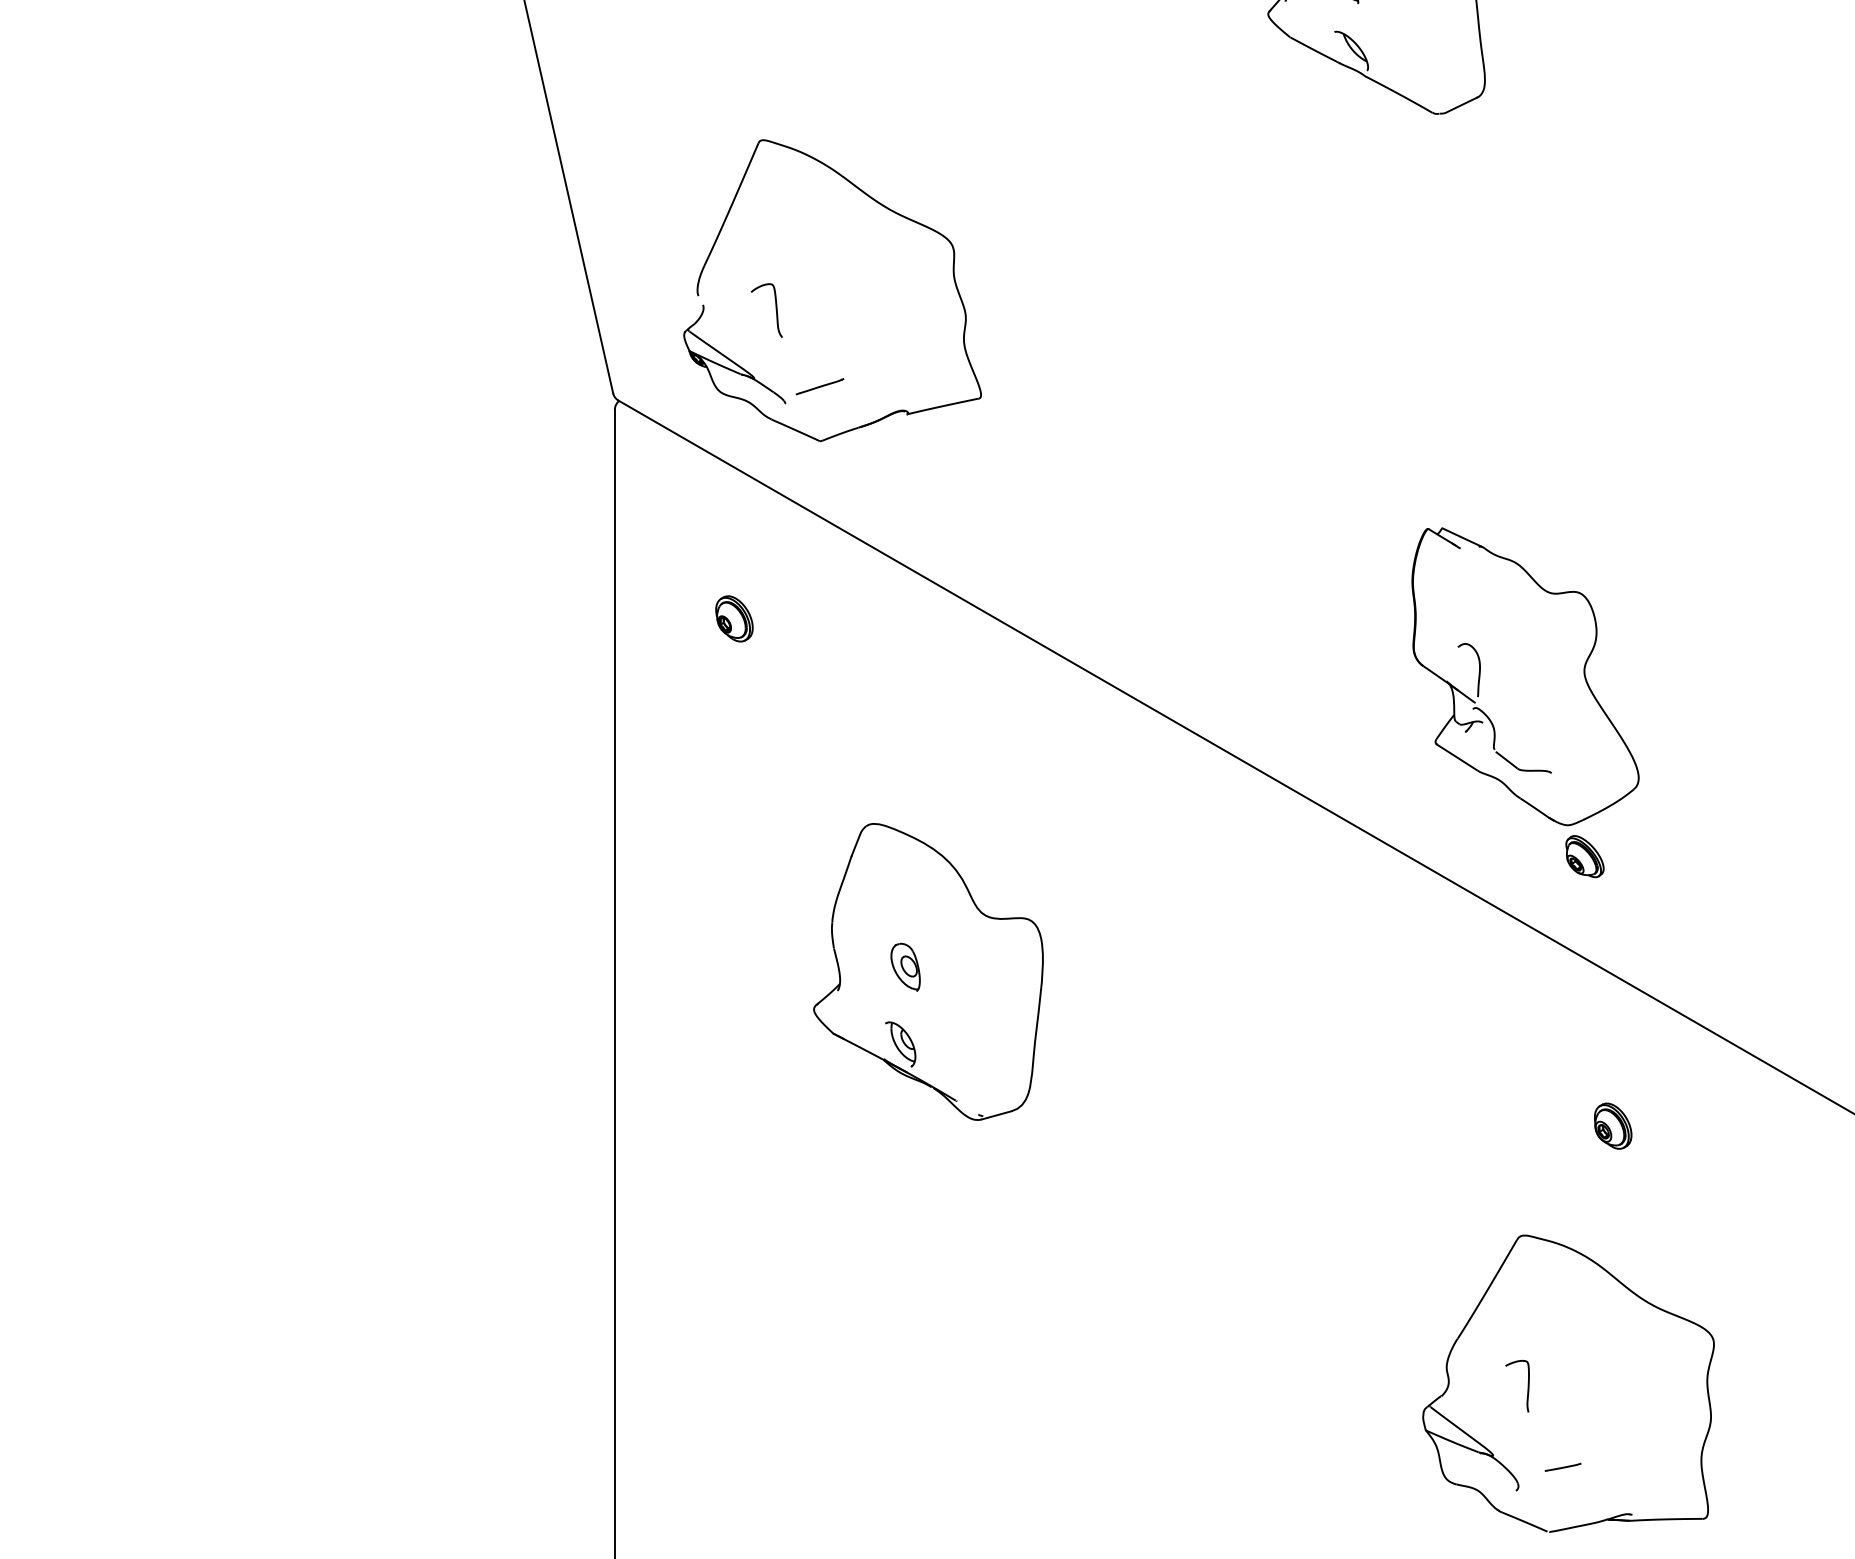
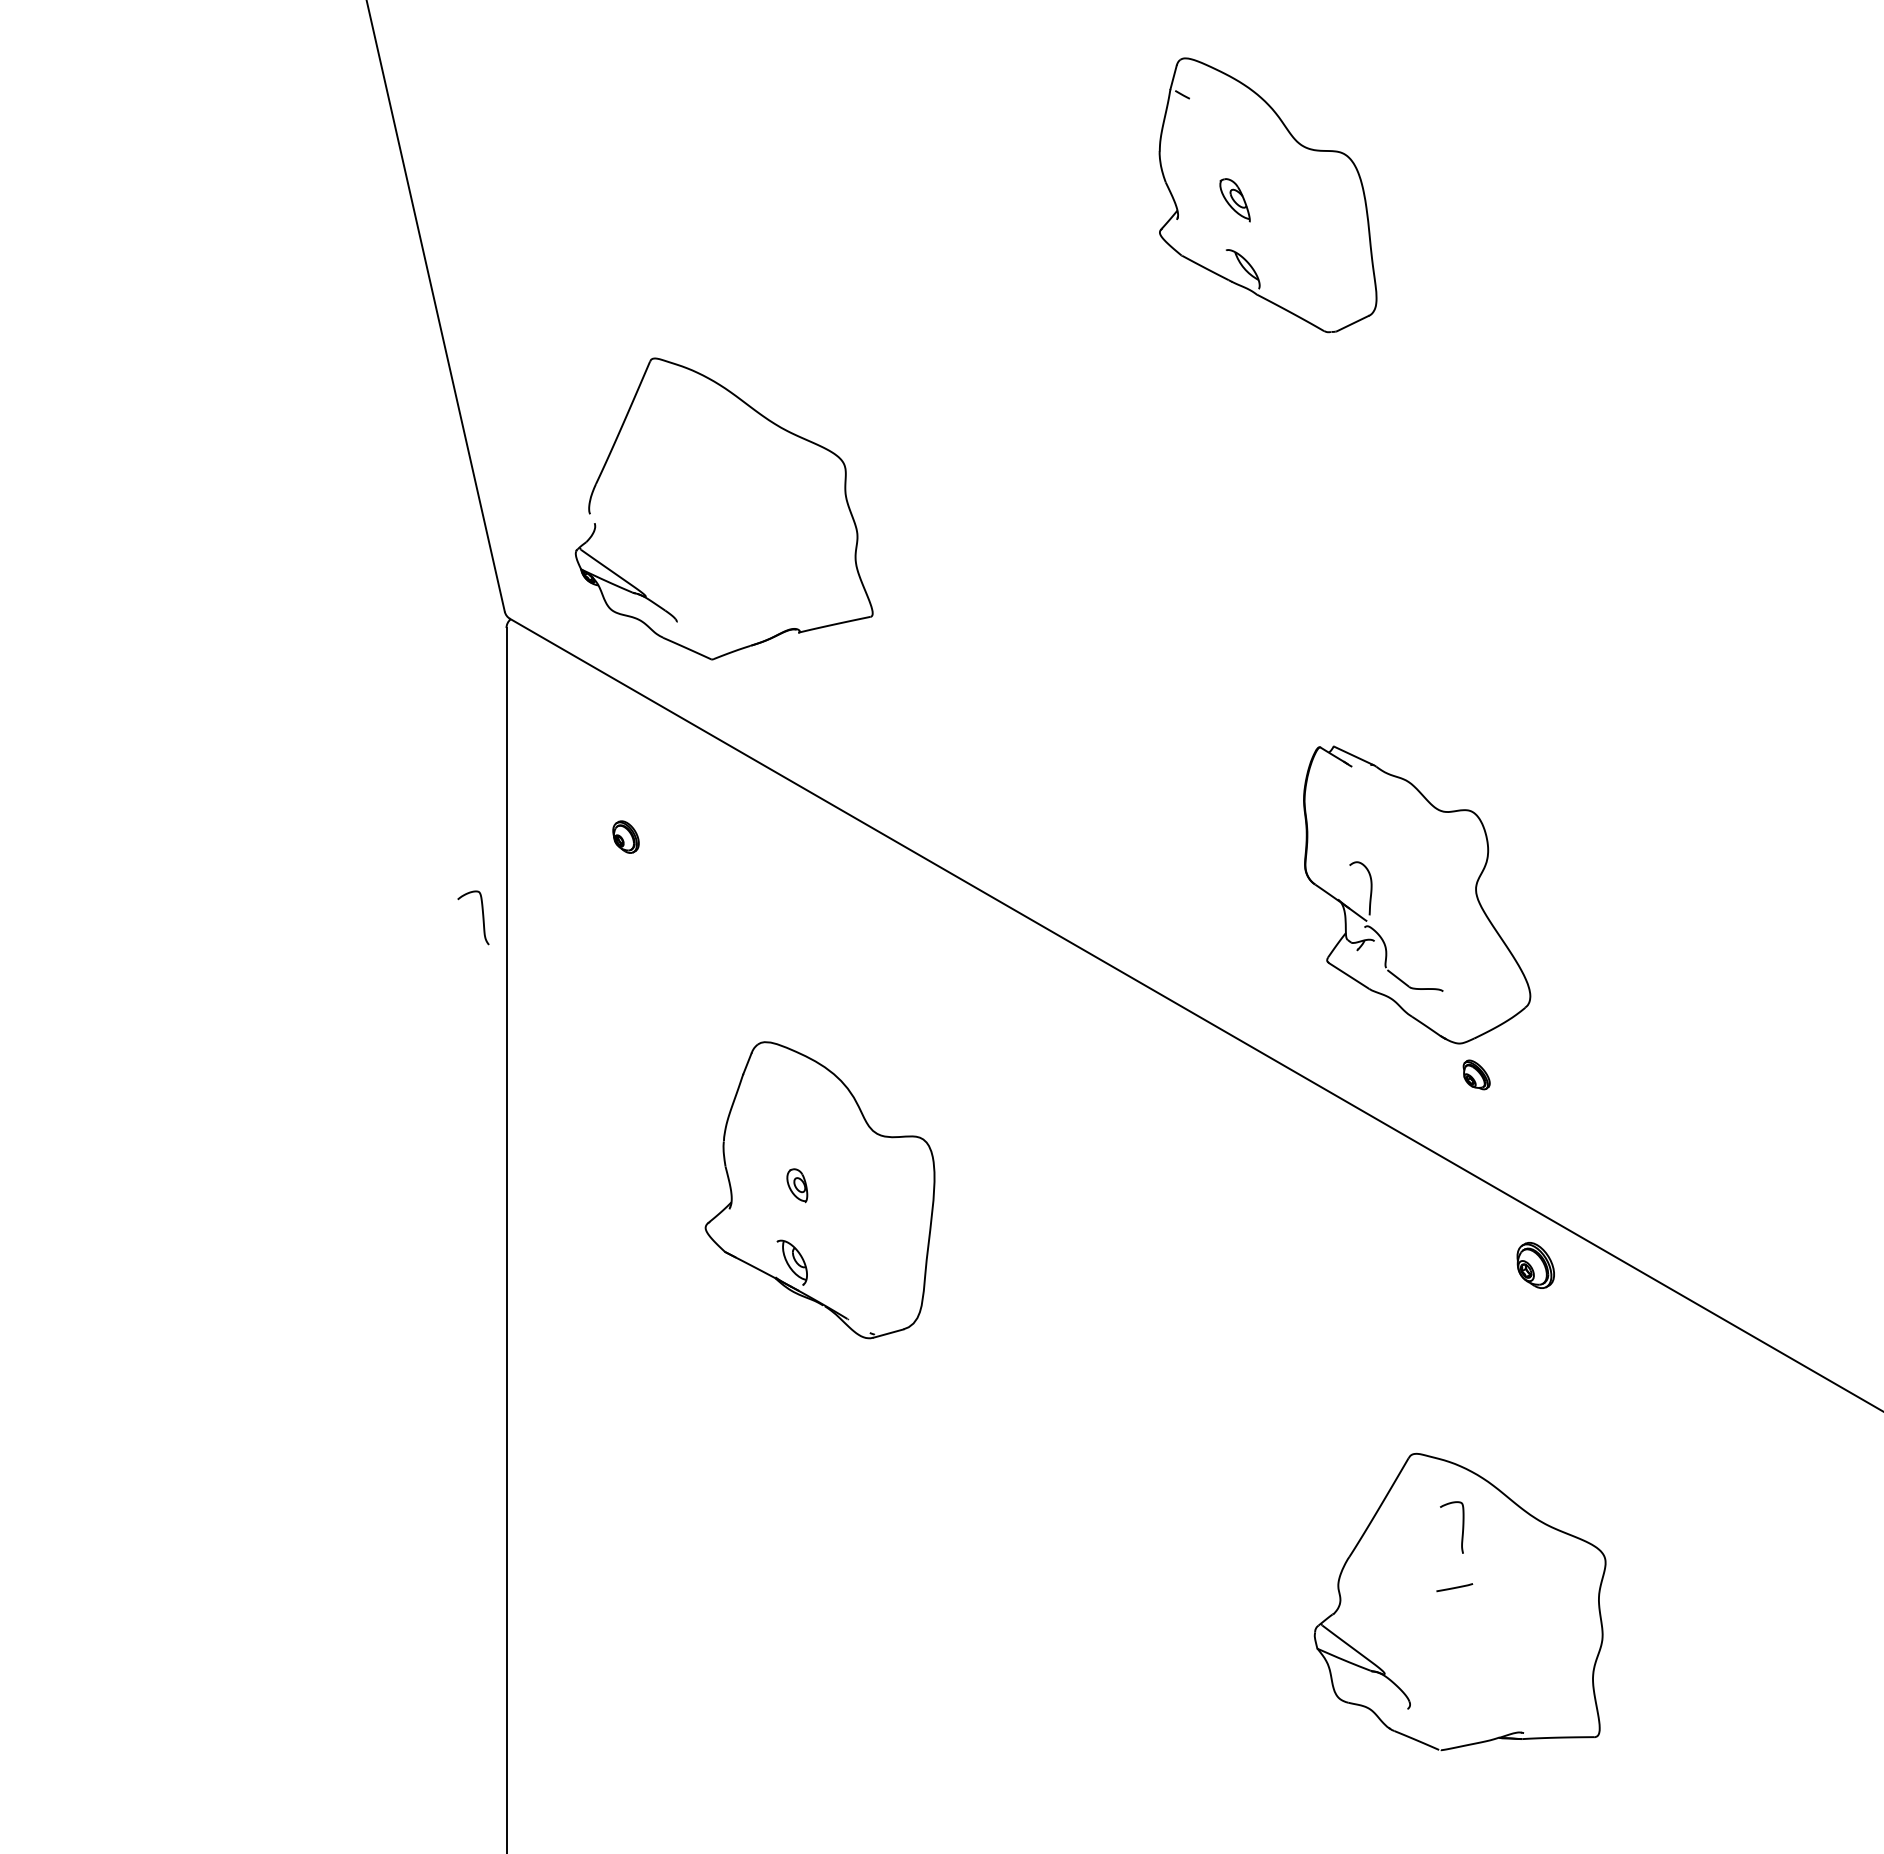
curve: (775, 310) -> (482, 917), moved
line: (819, 386) -> (711, 604), removed
part: (733, 618) -> (625, 836), size x0.7
part: (1584, 856) -> (1476, 1074), size x0.7
part: (905, 967) -> (797, 1185), size x0.7
part: (1612, 1126) -> (1535, 1265), moved
curve: (1527, 1386) -> (1462, 1527), moved
line: (1562, 1467) -> (1454, 1587), moved

